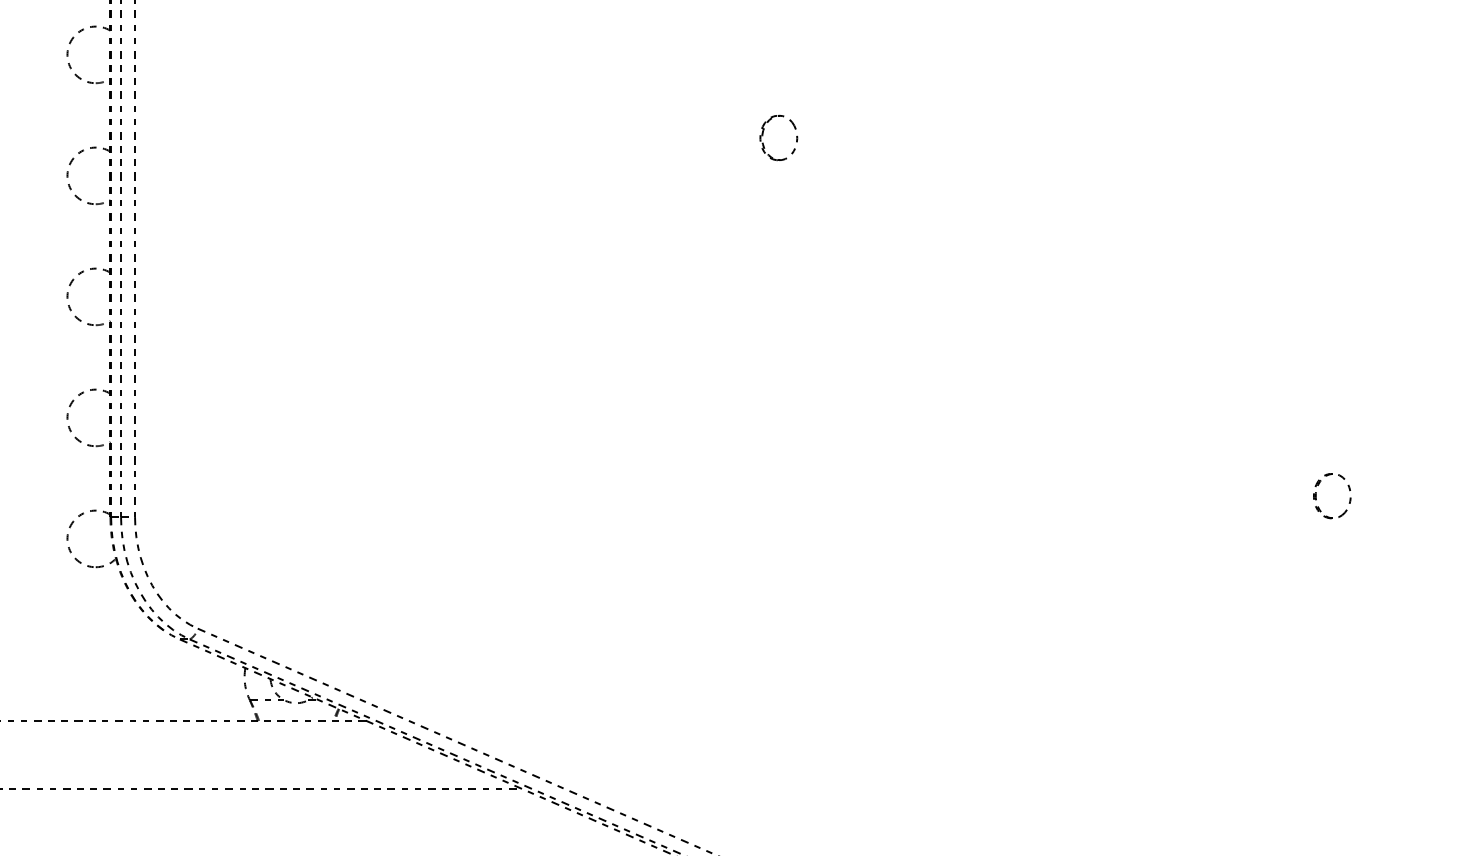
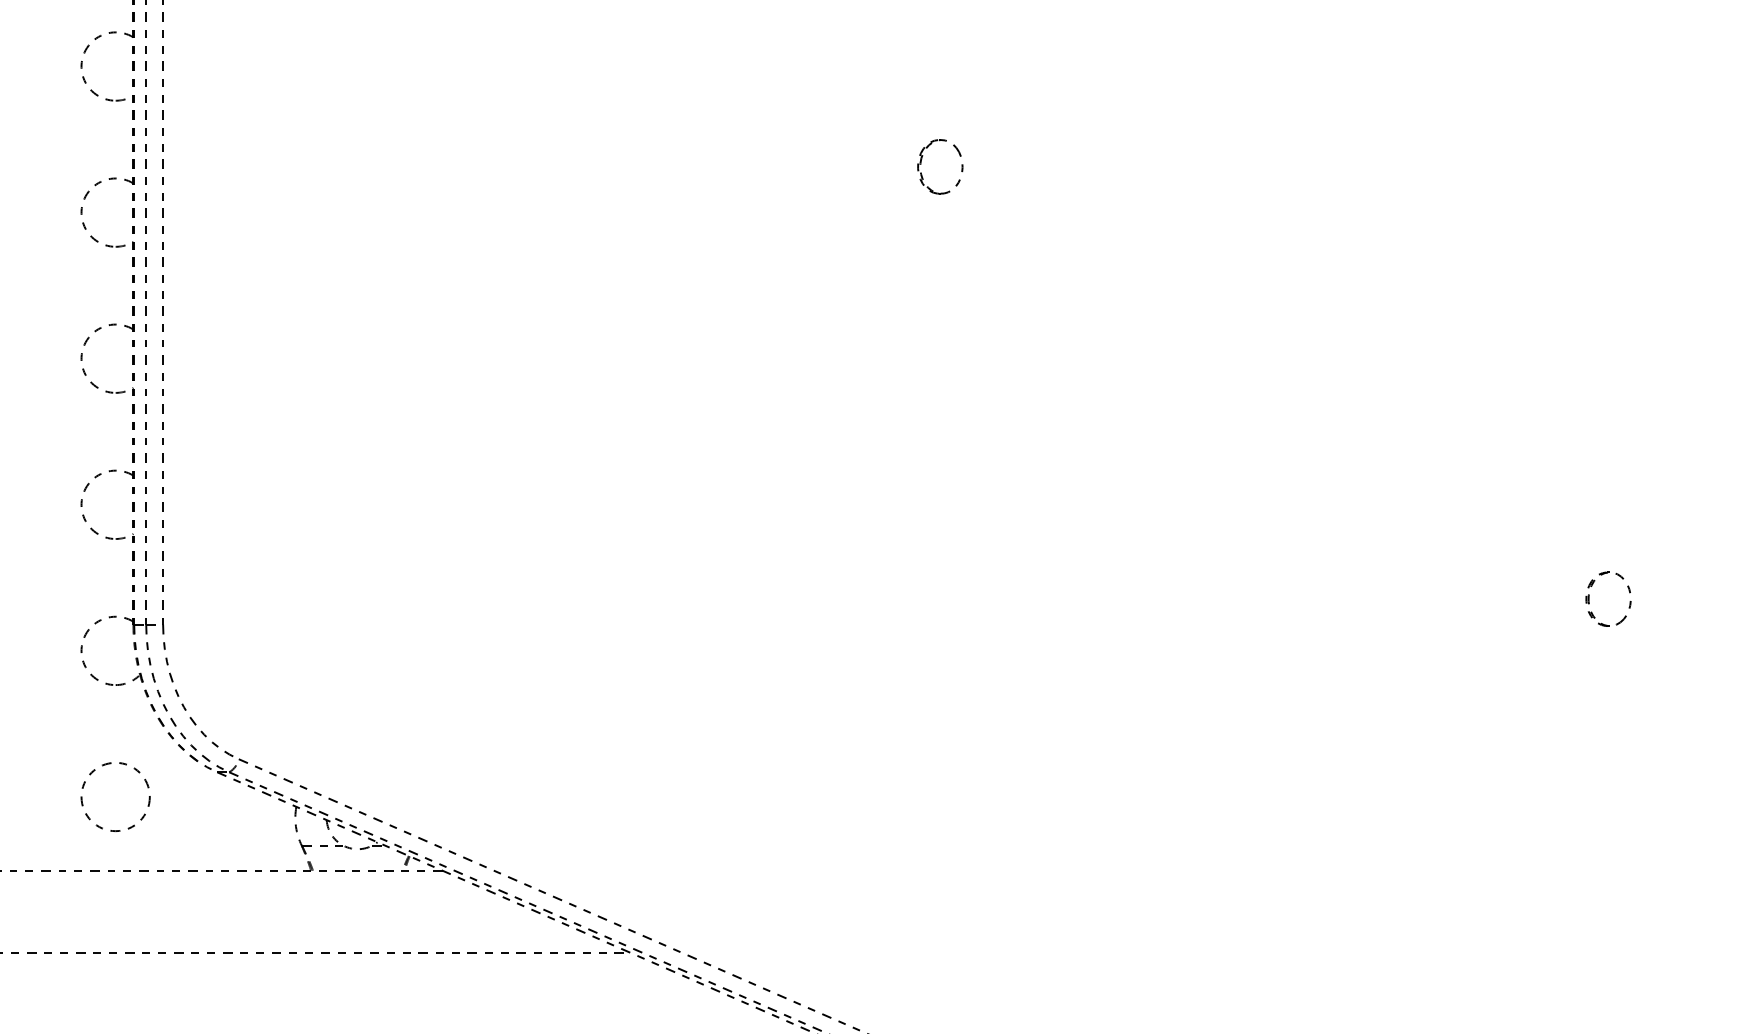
circle: (95, 659) -> (115, 796), added

